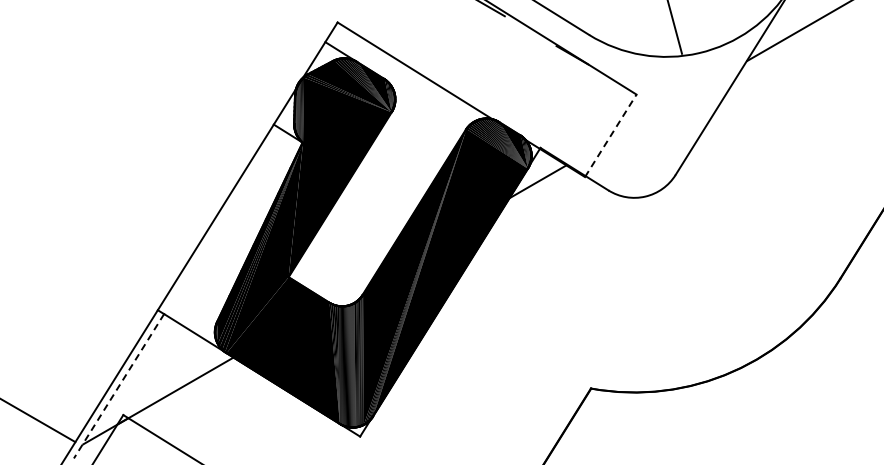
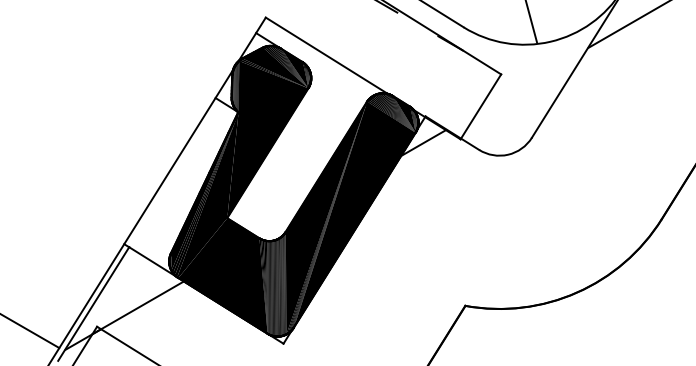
line: (610, 135) -> (480, 106), dashed -> solid
line: (118, 386) -> (93, 304), dashed -> solid

